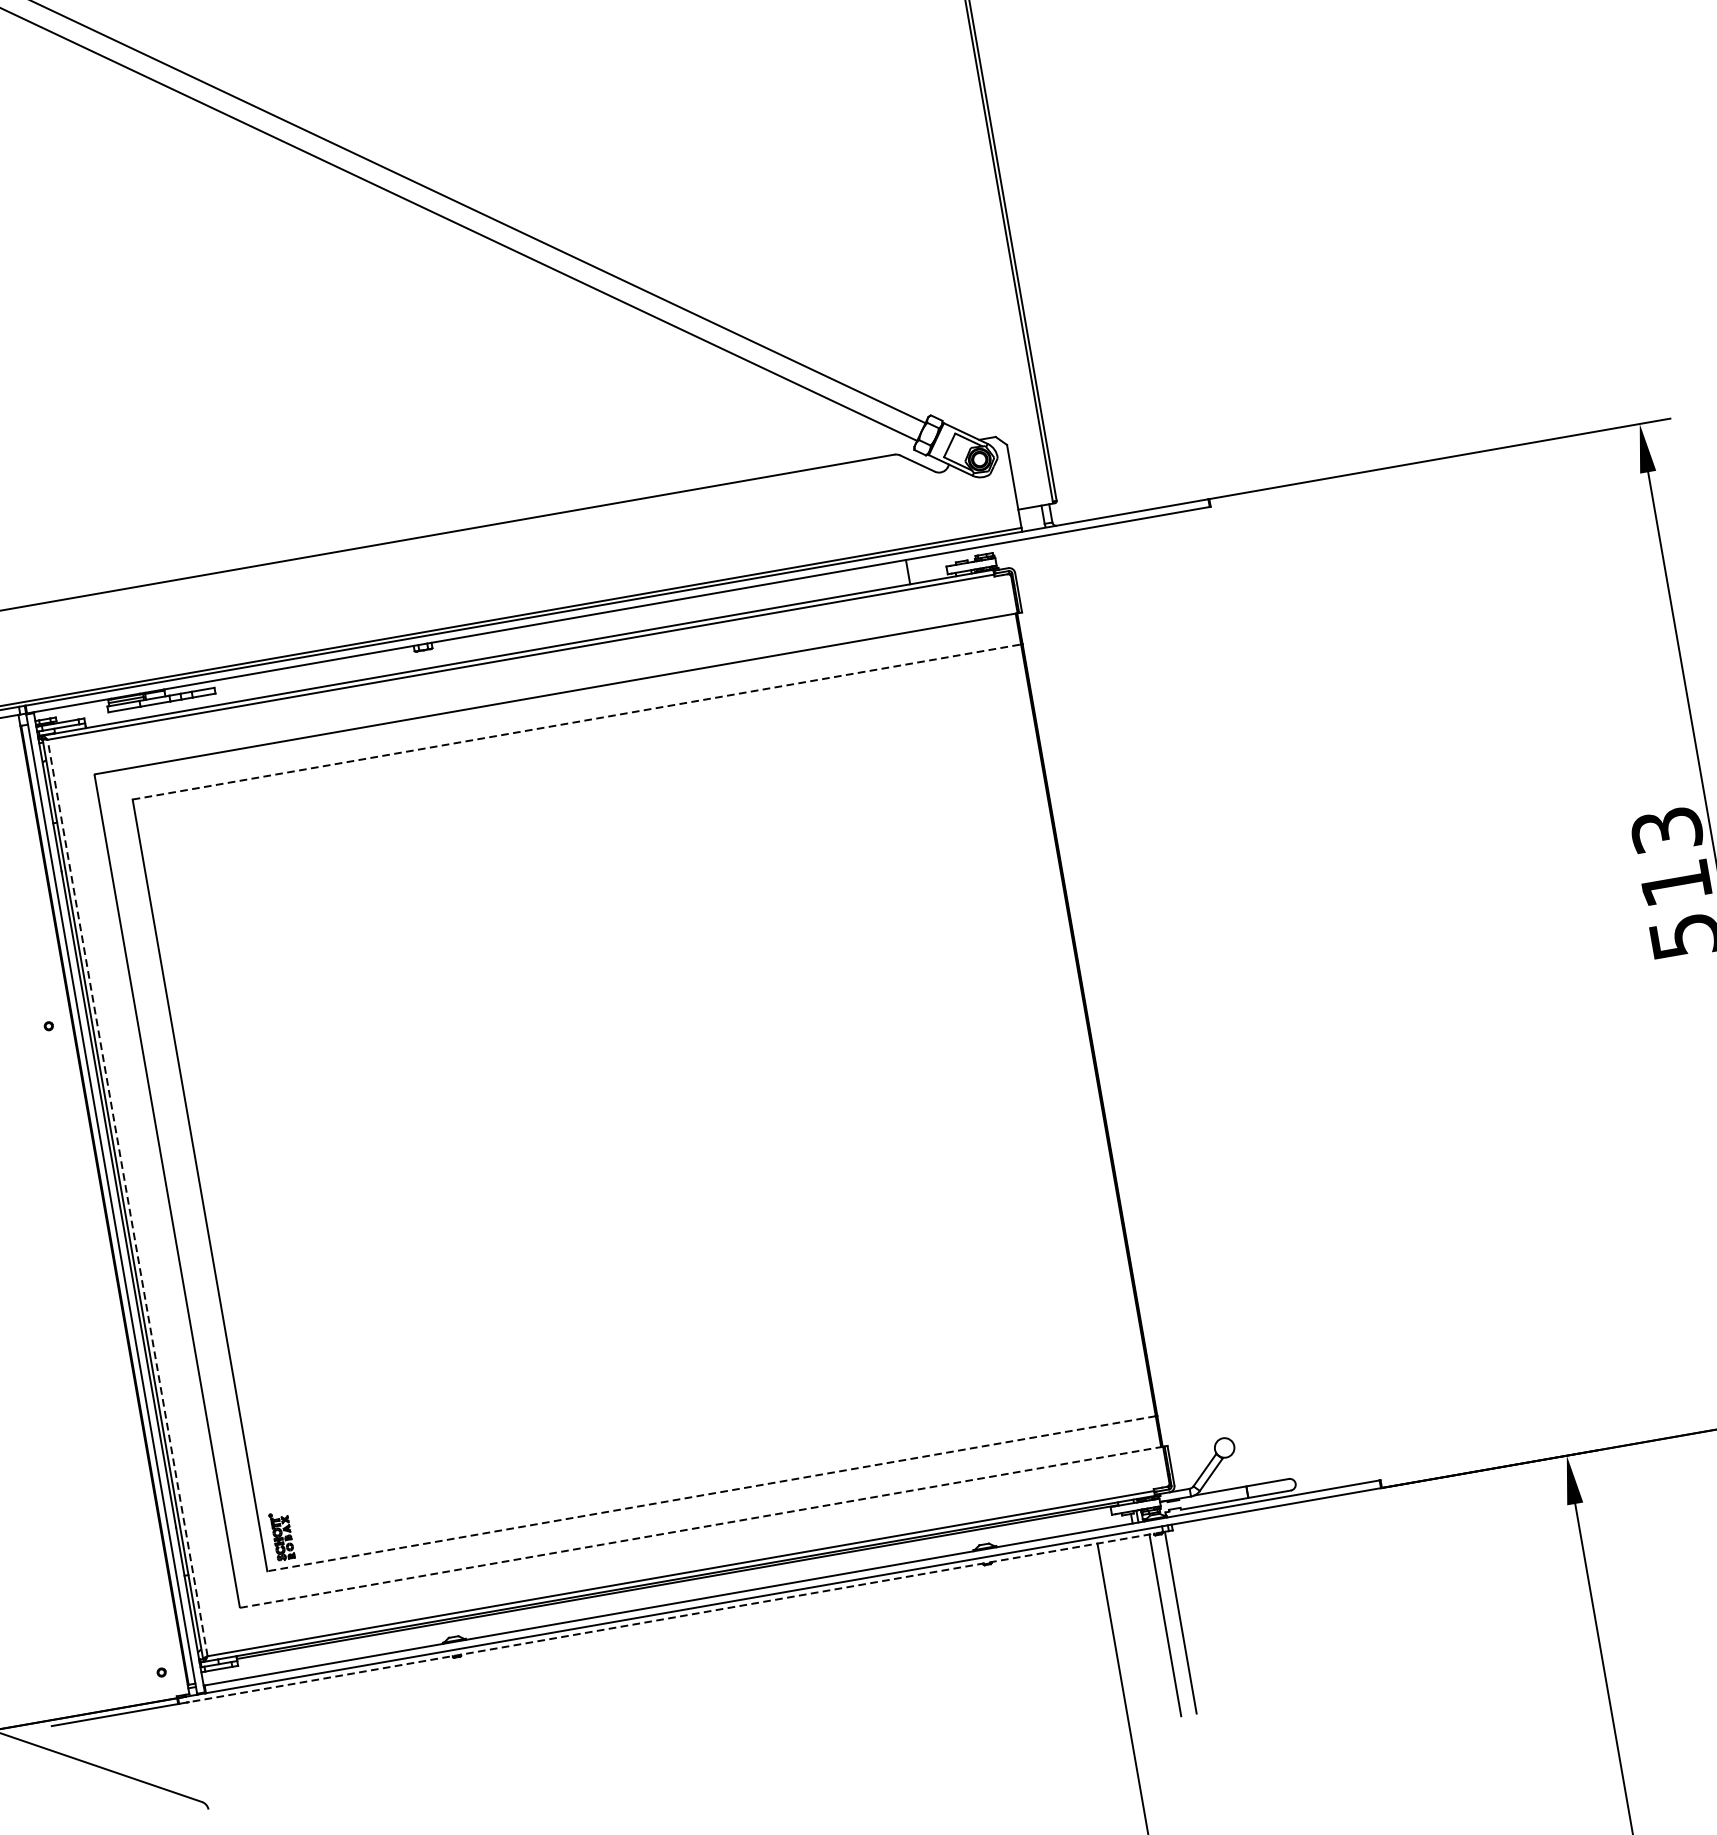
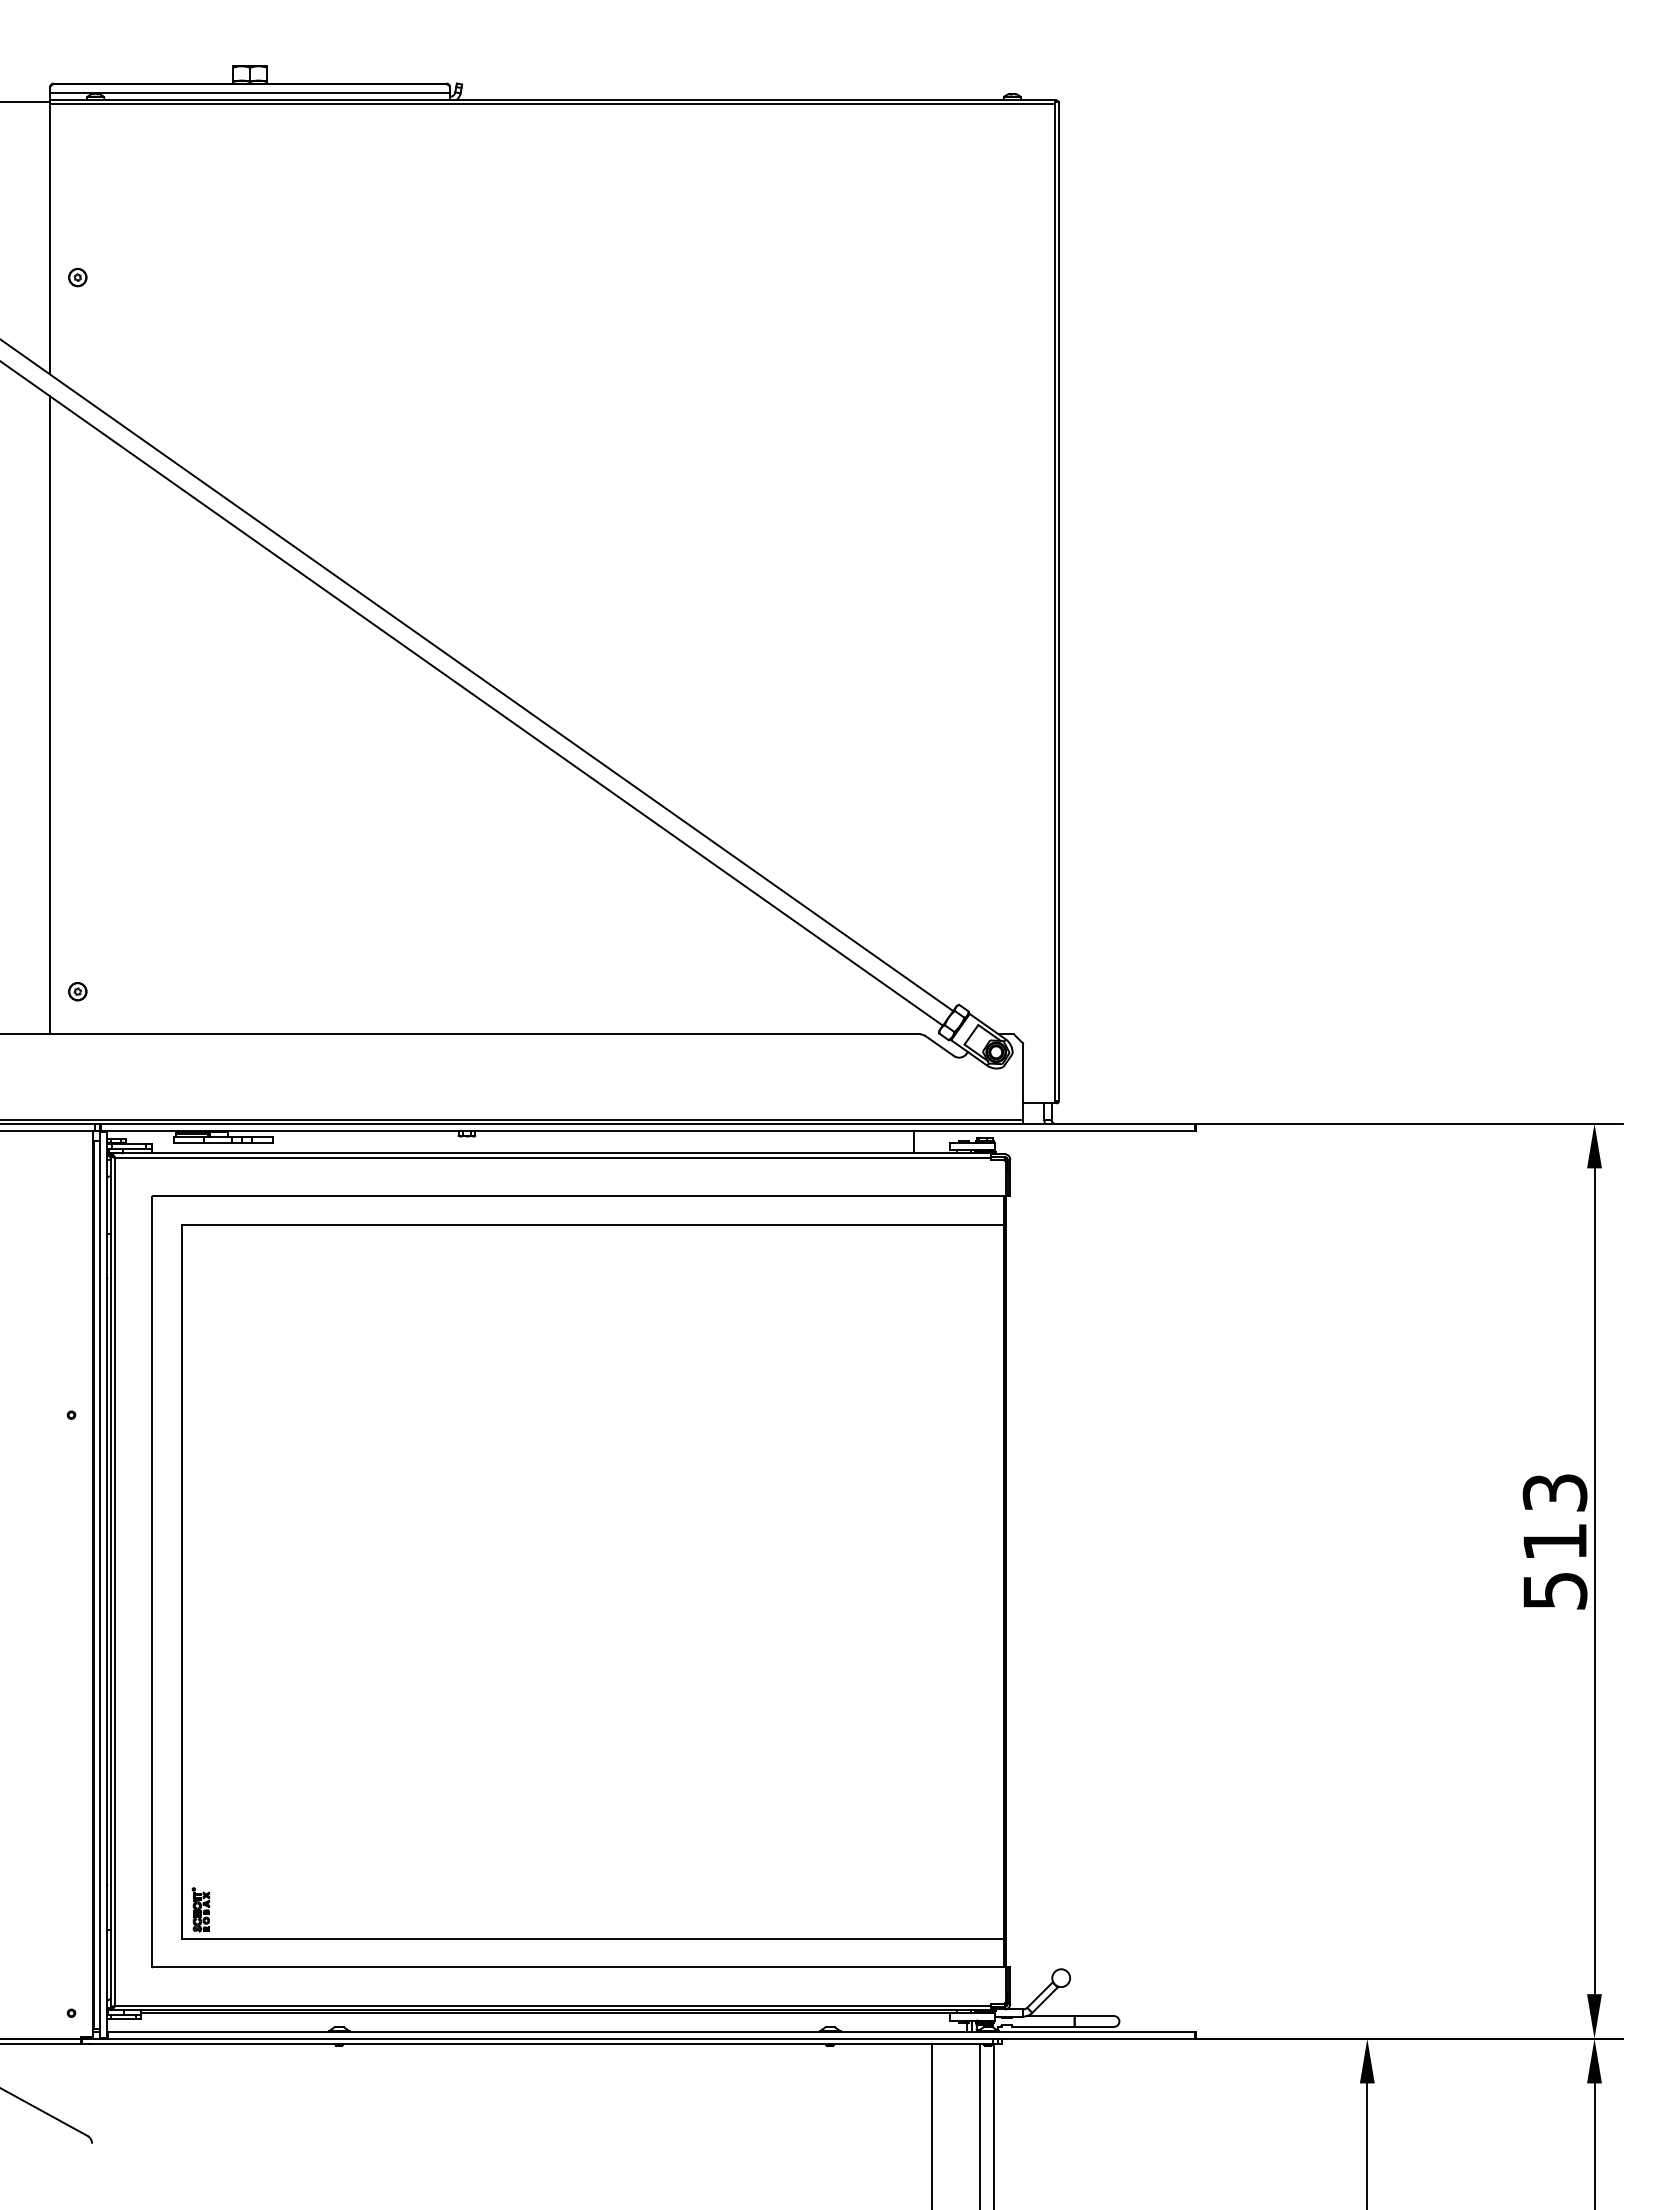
line: (577, 721) -> (593, 1224), dashed -> solid
line: (127, 1197) -> (115, 1581), dashed -> solid
line: (710, 1493) -> (592, 1938), dashed -> solid
line: (702, 1527) -> (579, 1967), dashed -> solid
line: (675, 1617) -> (541, 2044), dashed -> solid

